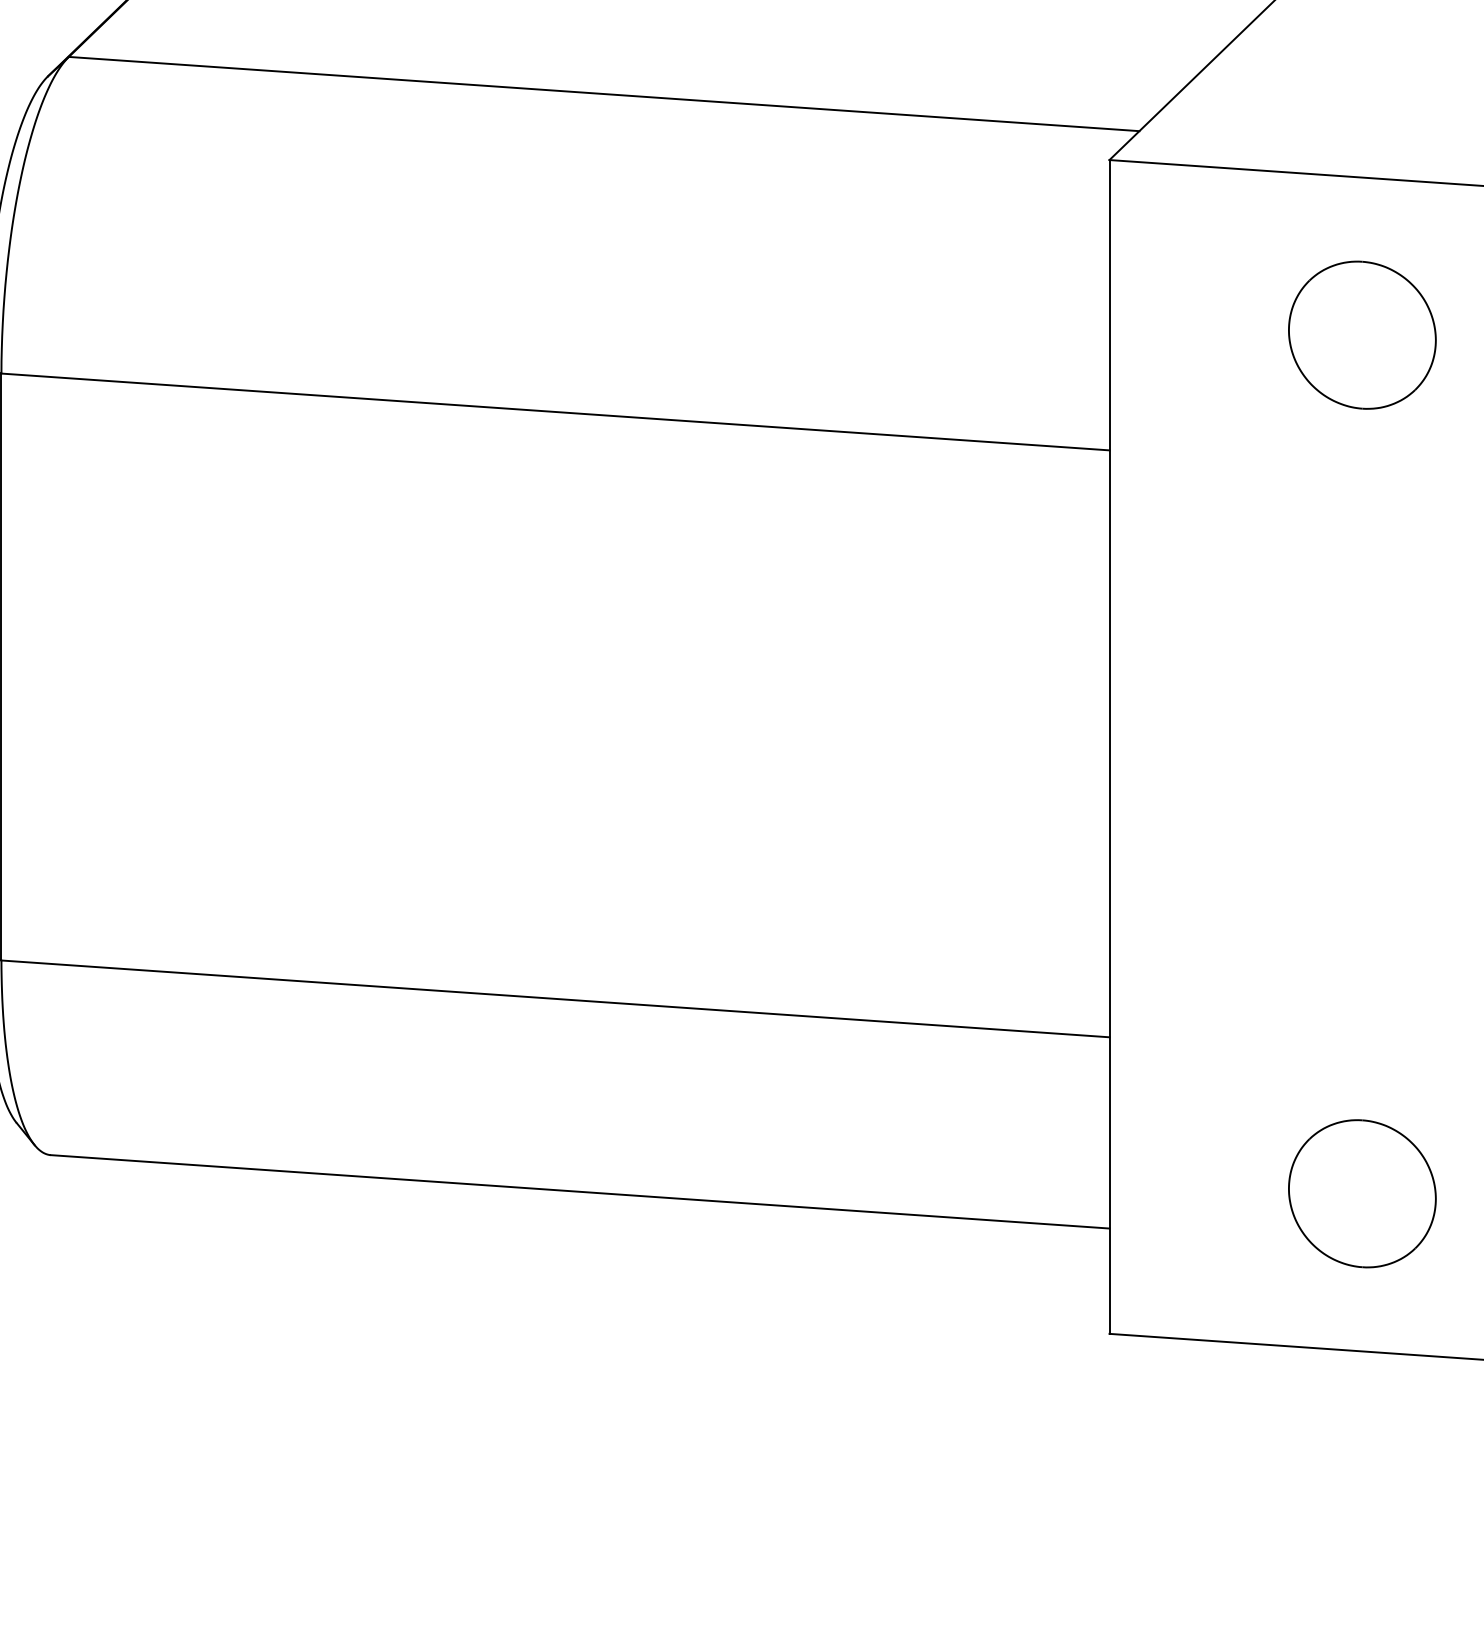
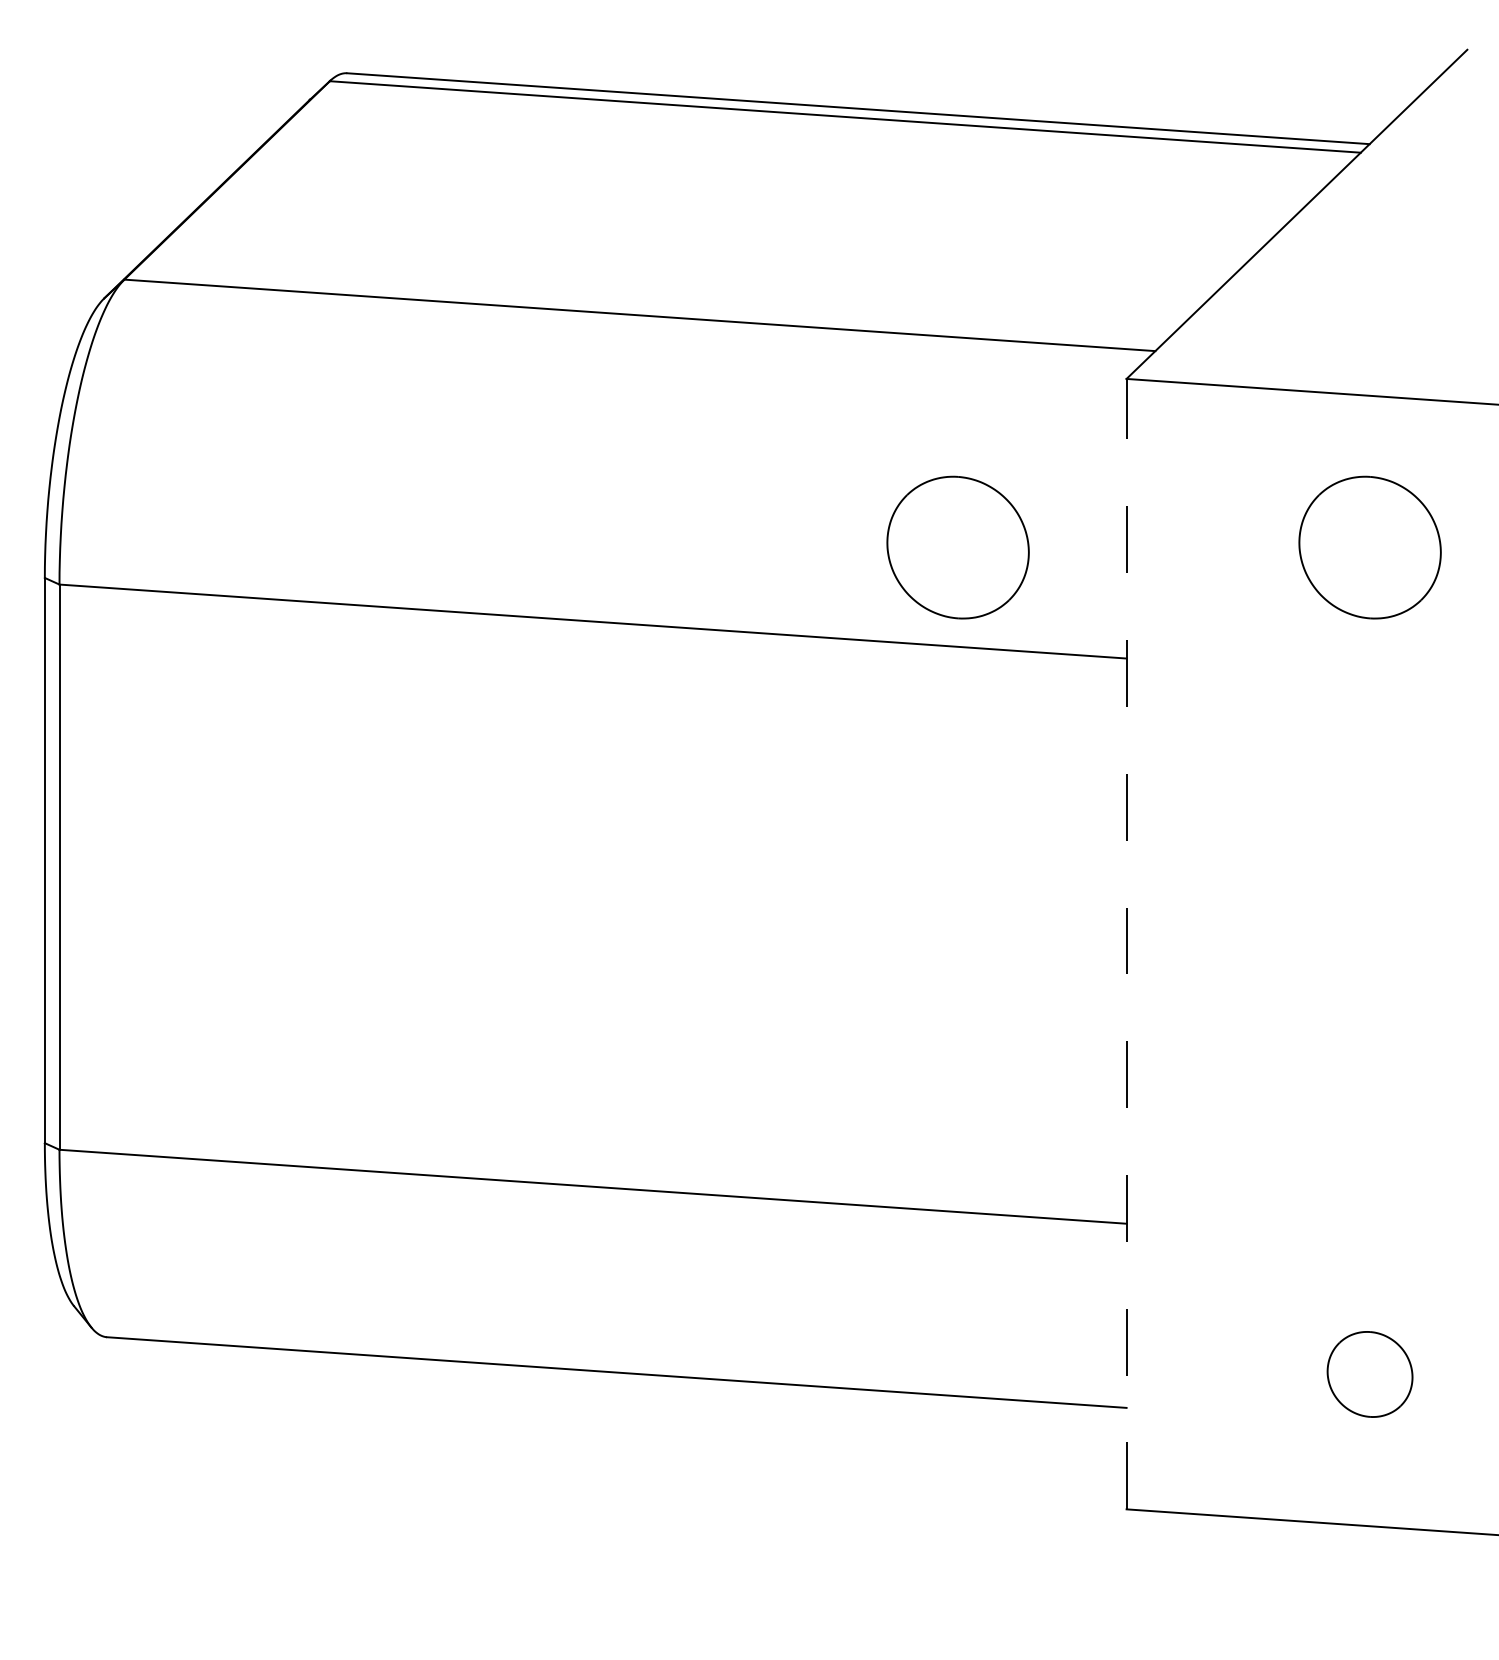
part: (933, 335) -> (957, 547), added
line: (1109, 746) -> (1126, 943), solid -> dashed
part: (1361, 1193) -> (1369, 1374), size x0.6

